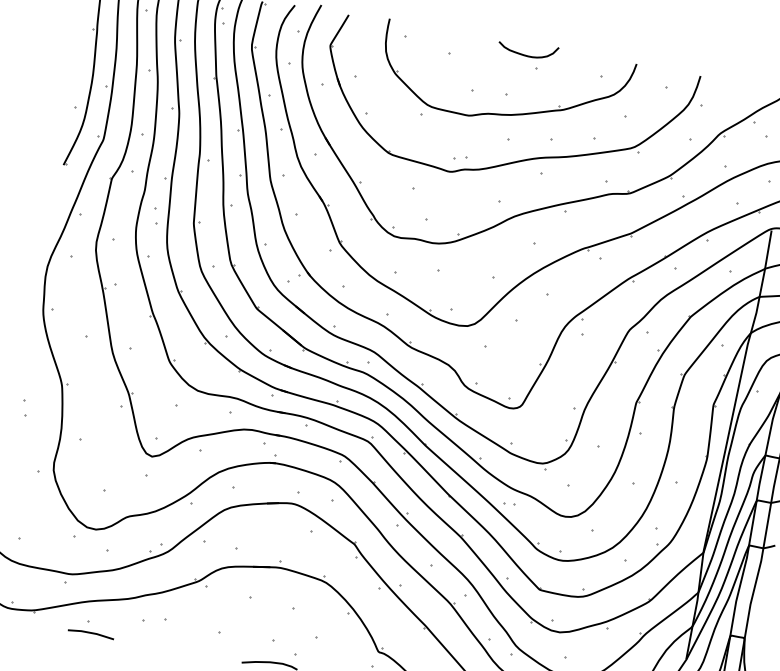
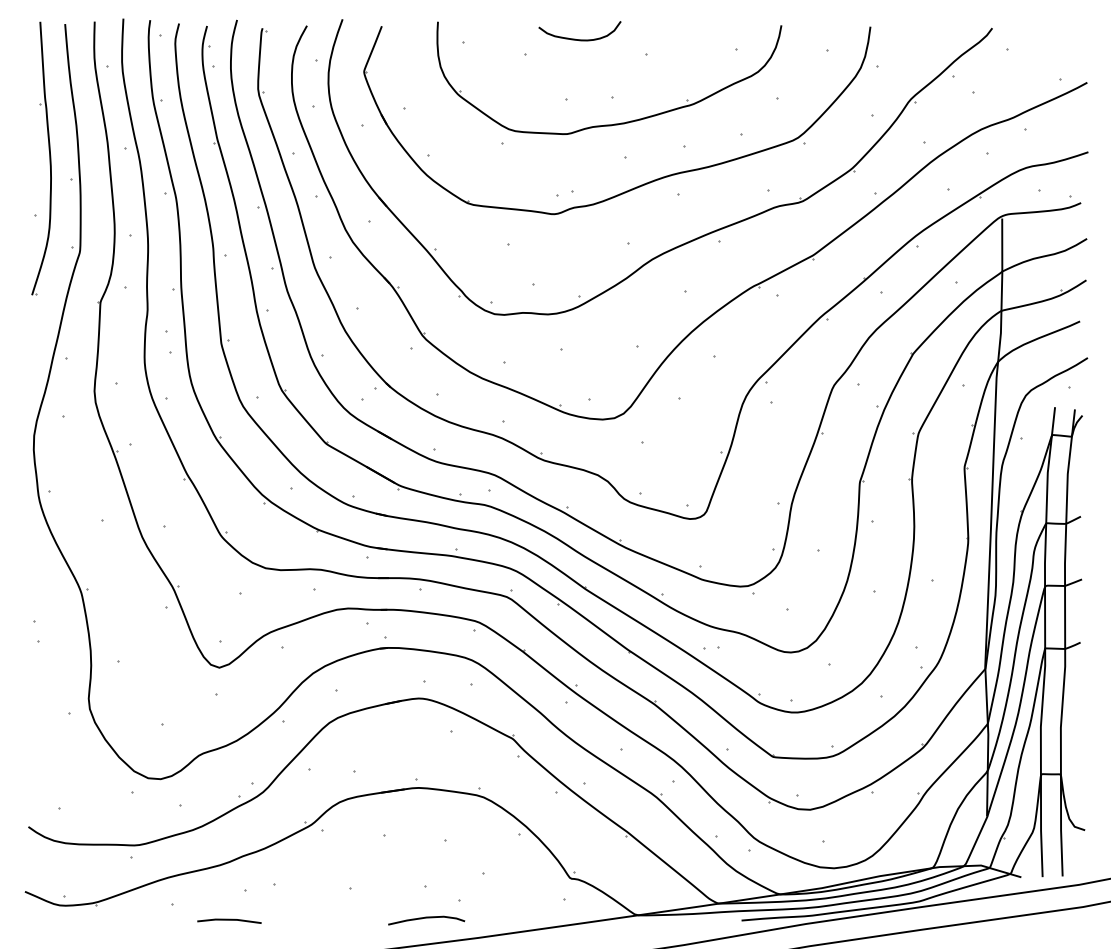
curve: (526, 55) -> (579, 39), moved
line: (91, 633) -> (229, 920), moved

